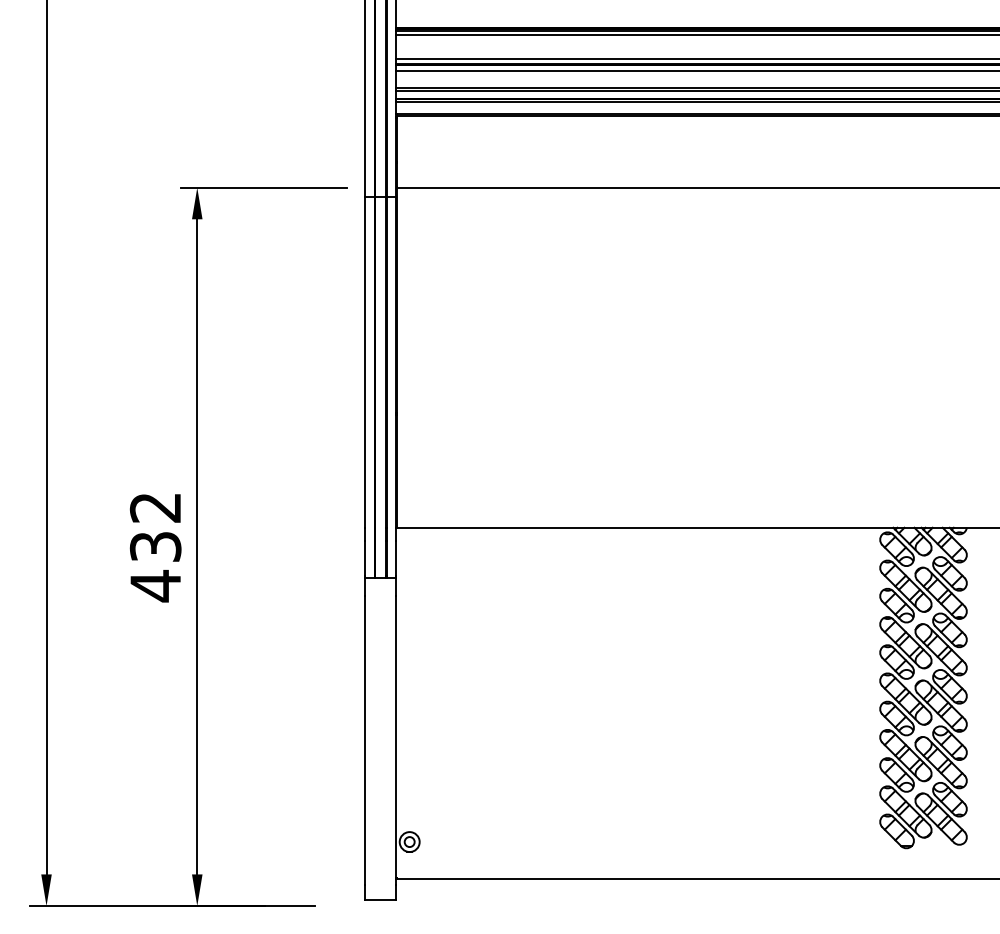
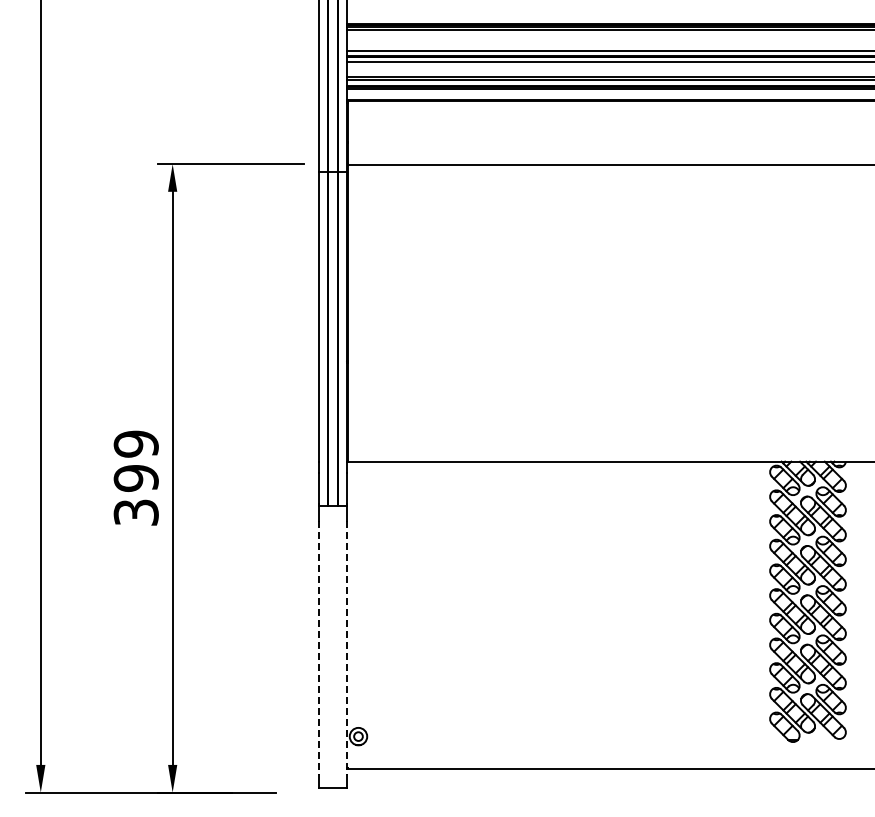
text: (154, 547) -> (135, 478), 432 -> 399
line: (365, 740) -> (319, 647), solid -> dashed
line: (395, 740) -> (346, 647), solid -> dashed

